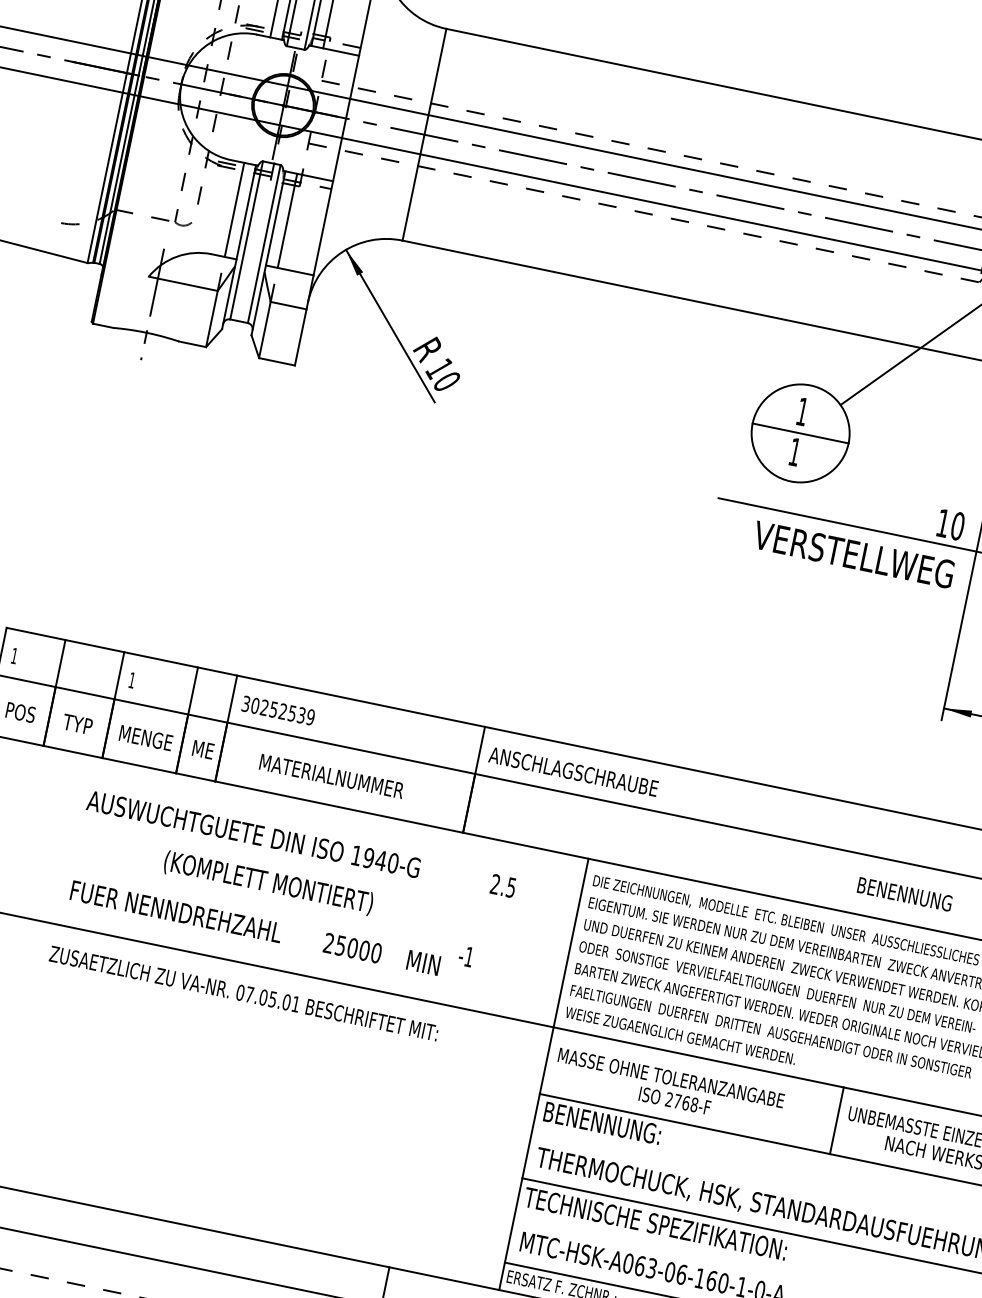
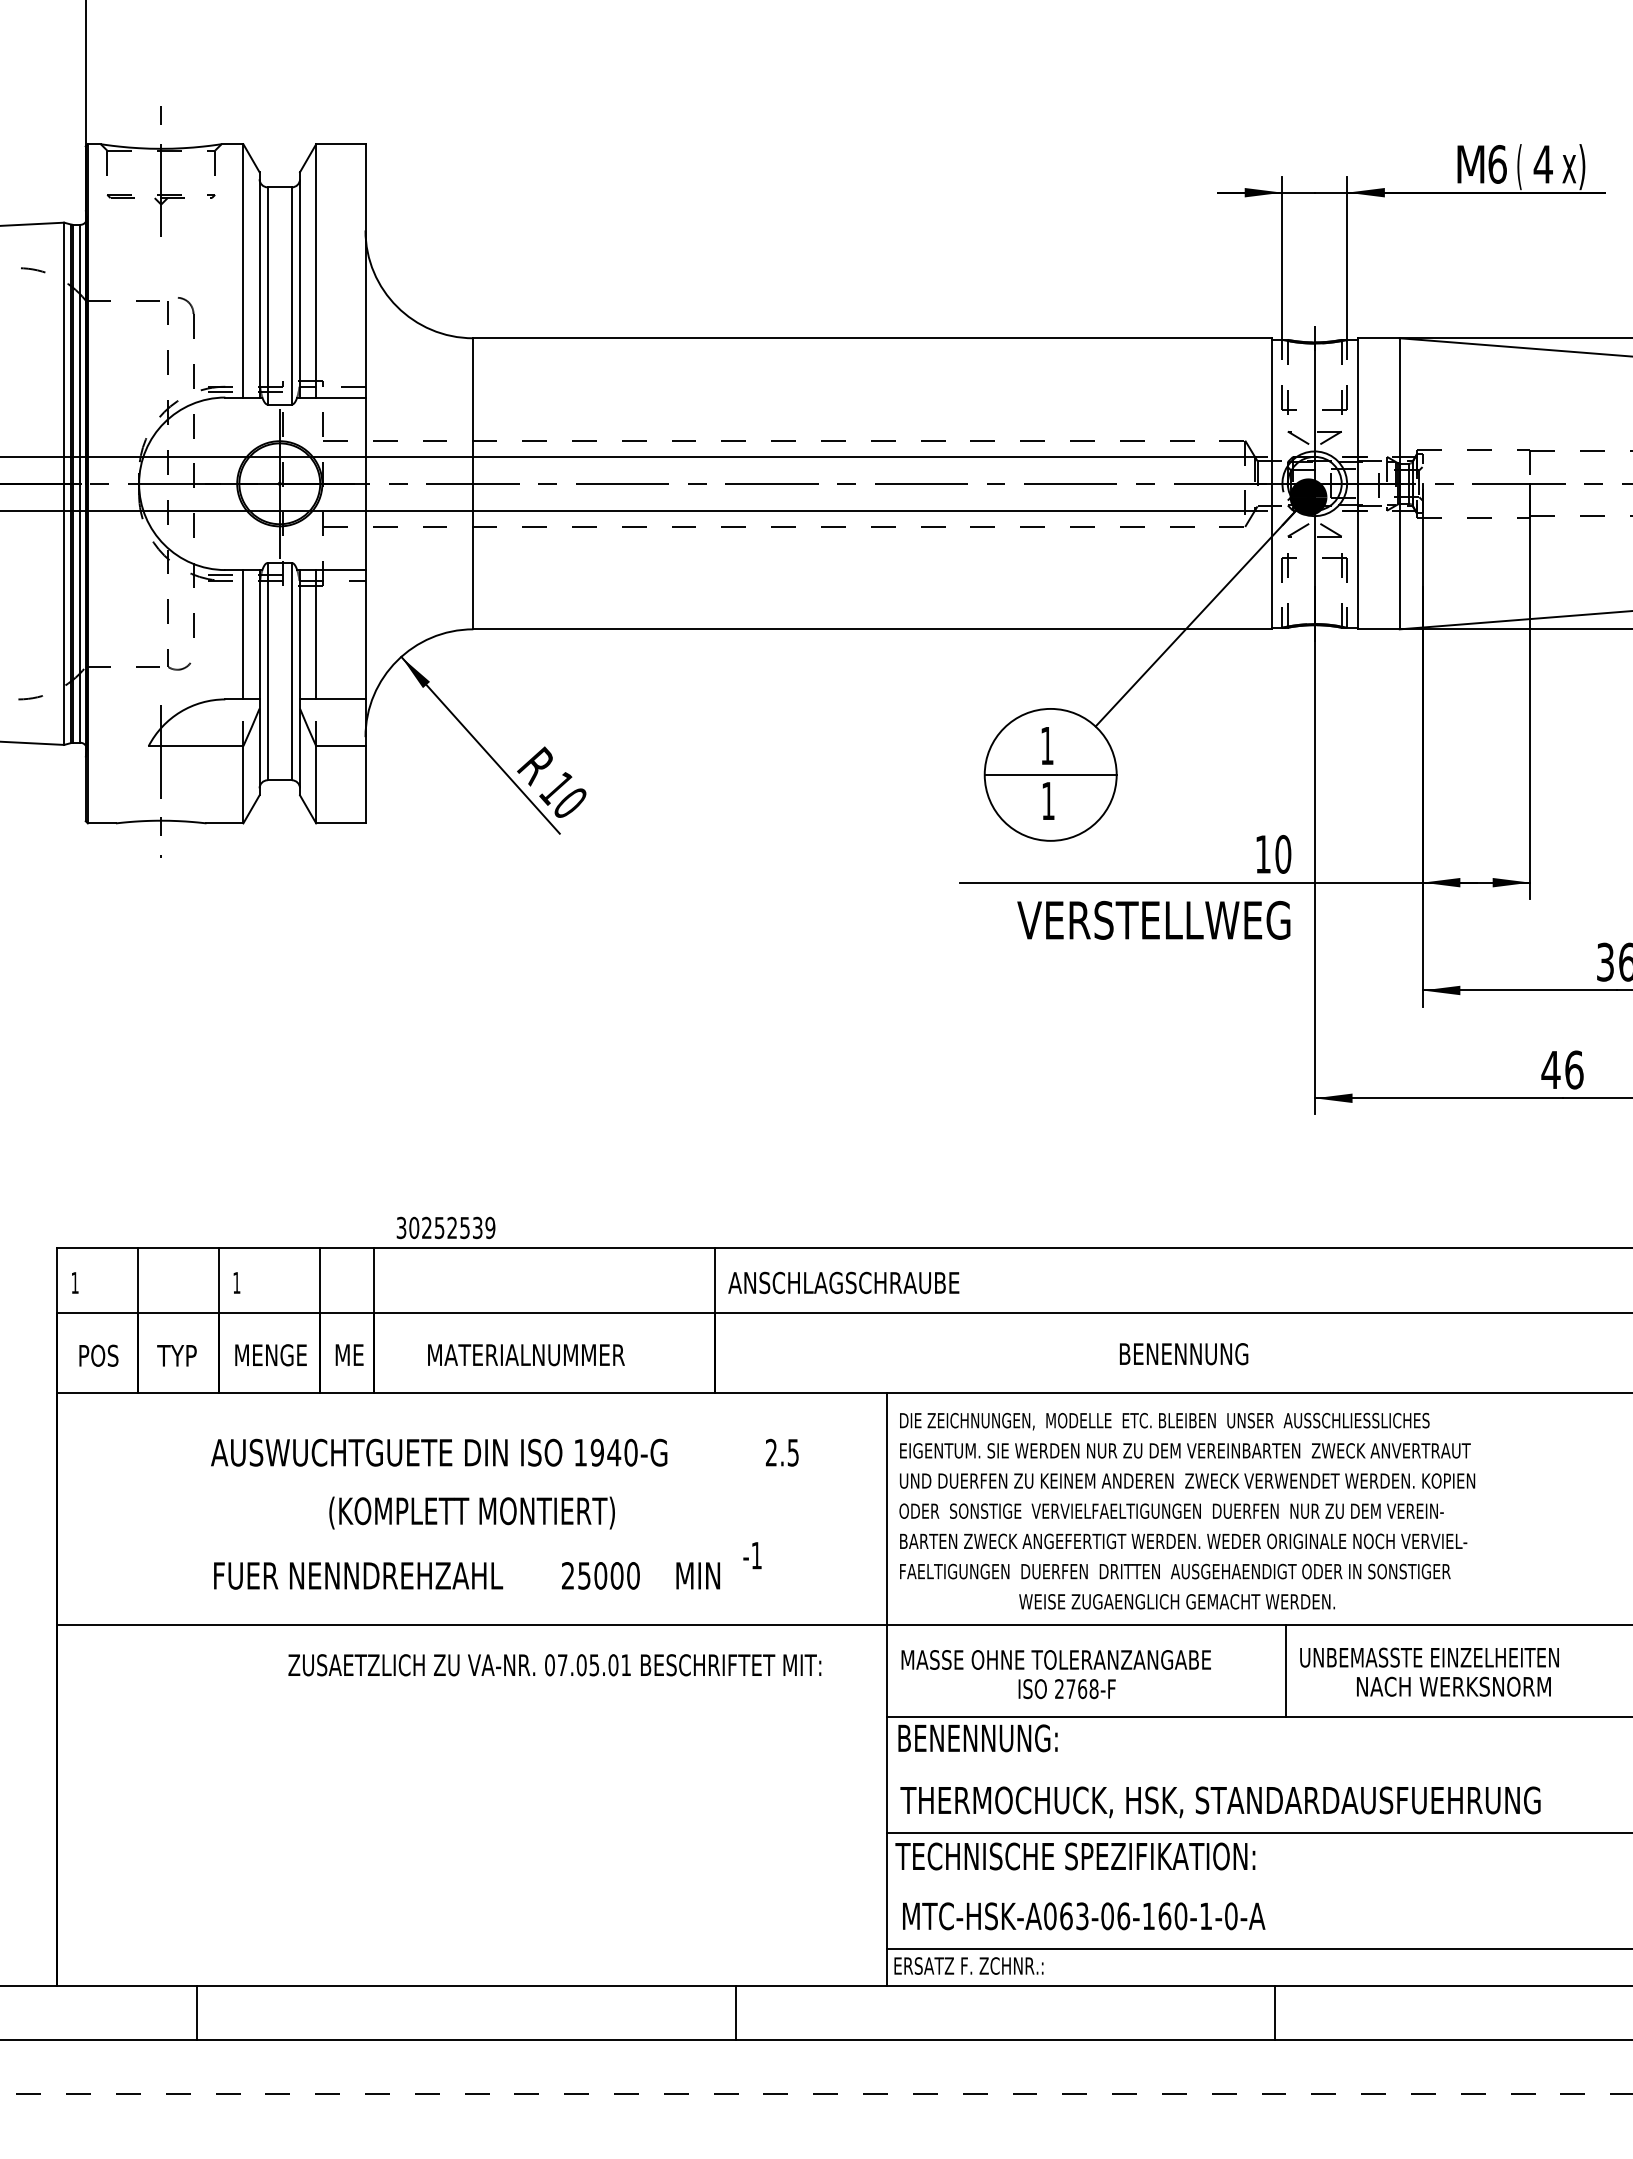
text: (278, 710) -> (445, 1227), moved
text: (905, 894) -> (1184, 1354), moved
text: (243, 993) -> (554, 1665), moved
text: (680, 1035) -> (1176, 1601), moved

